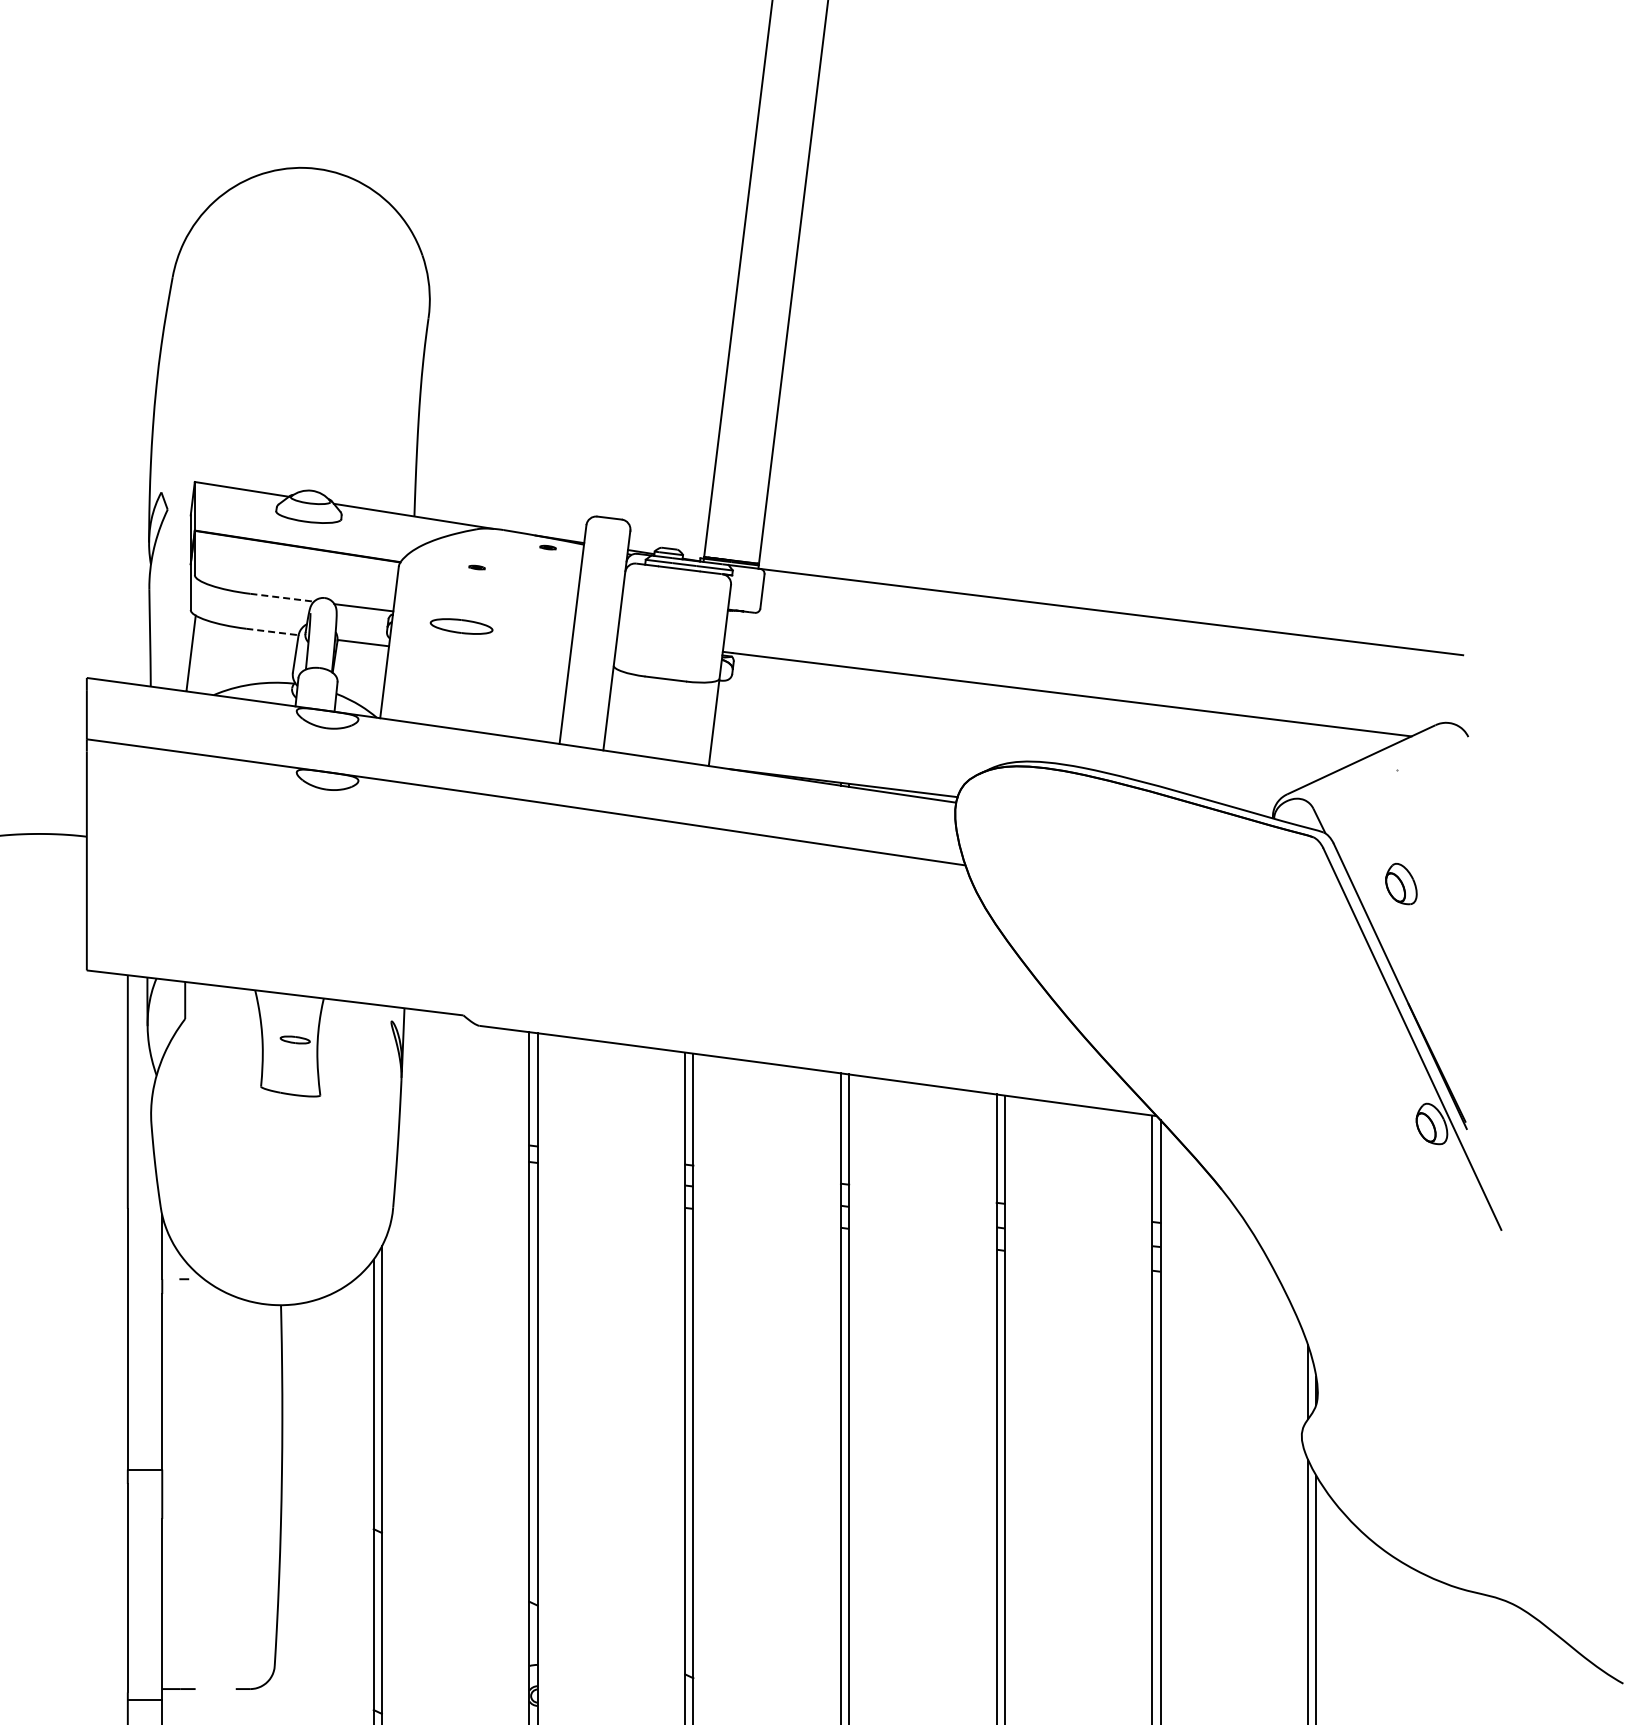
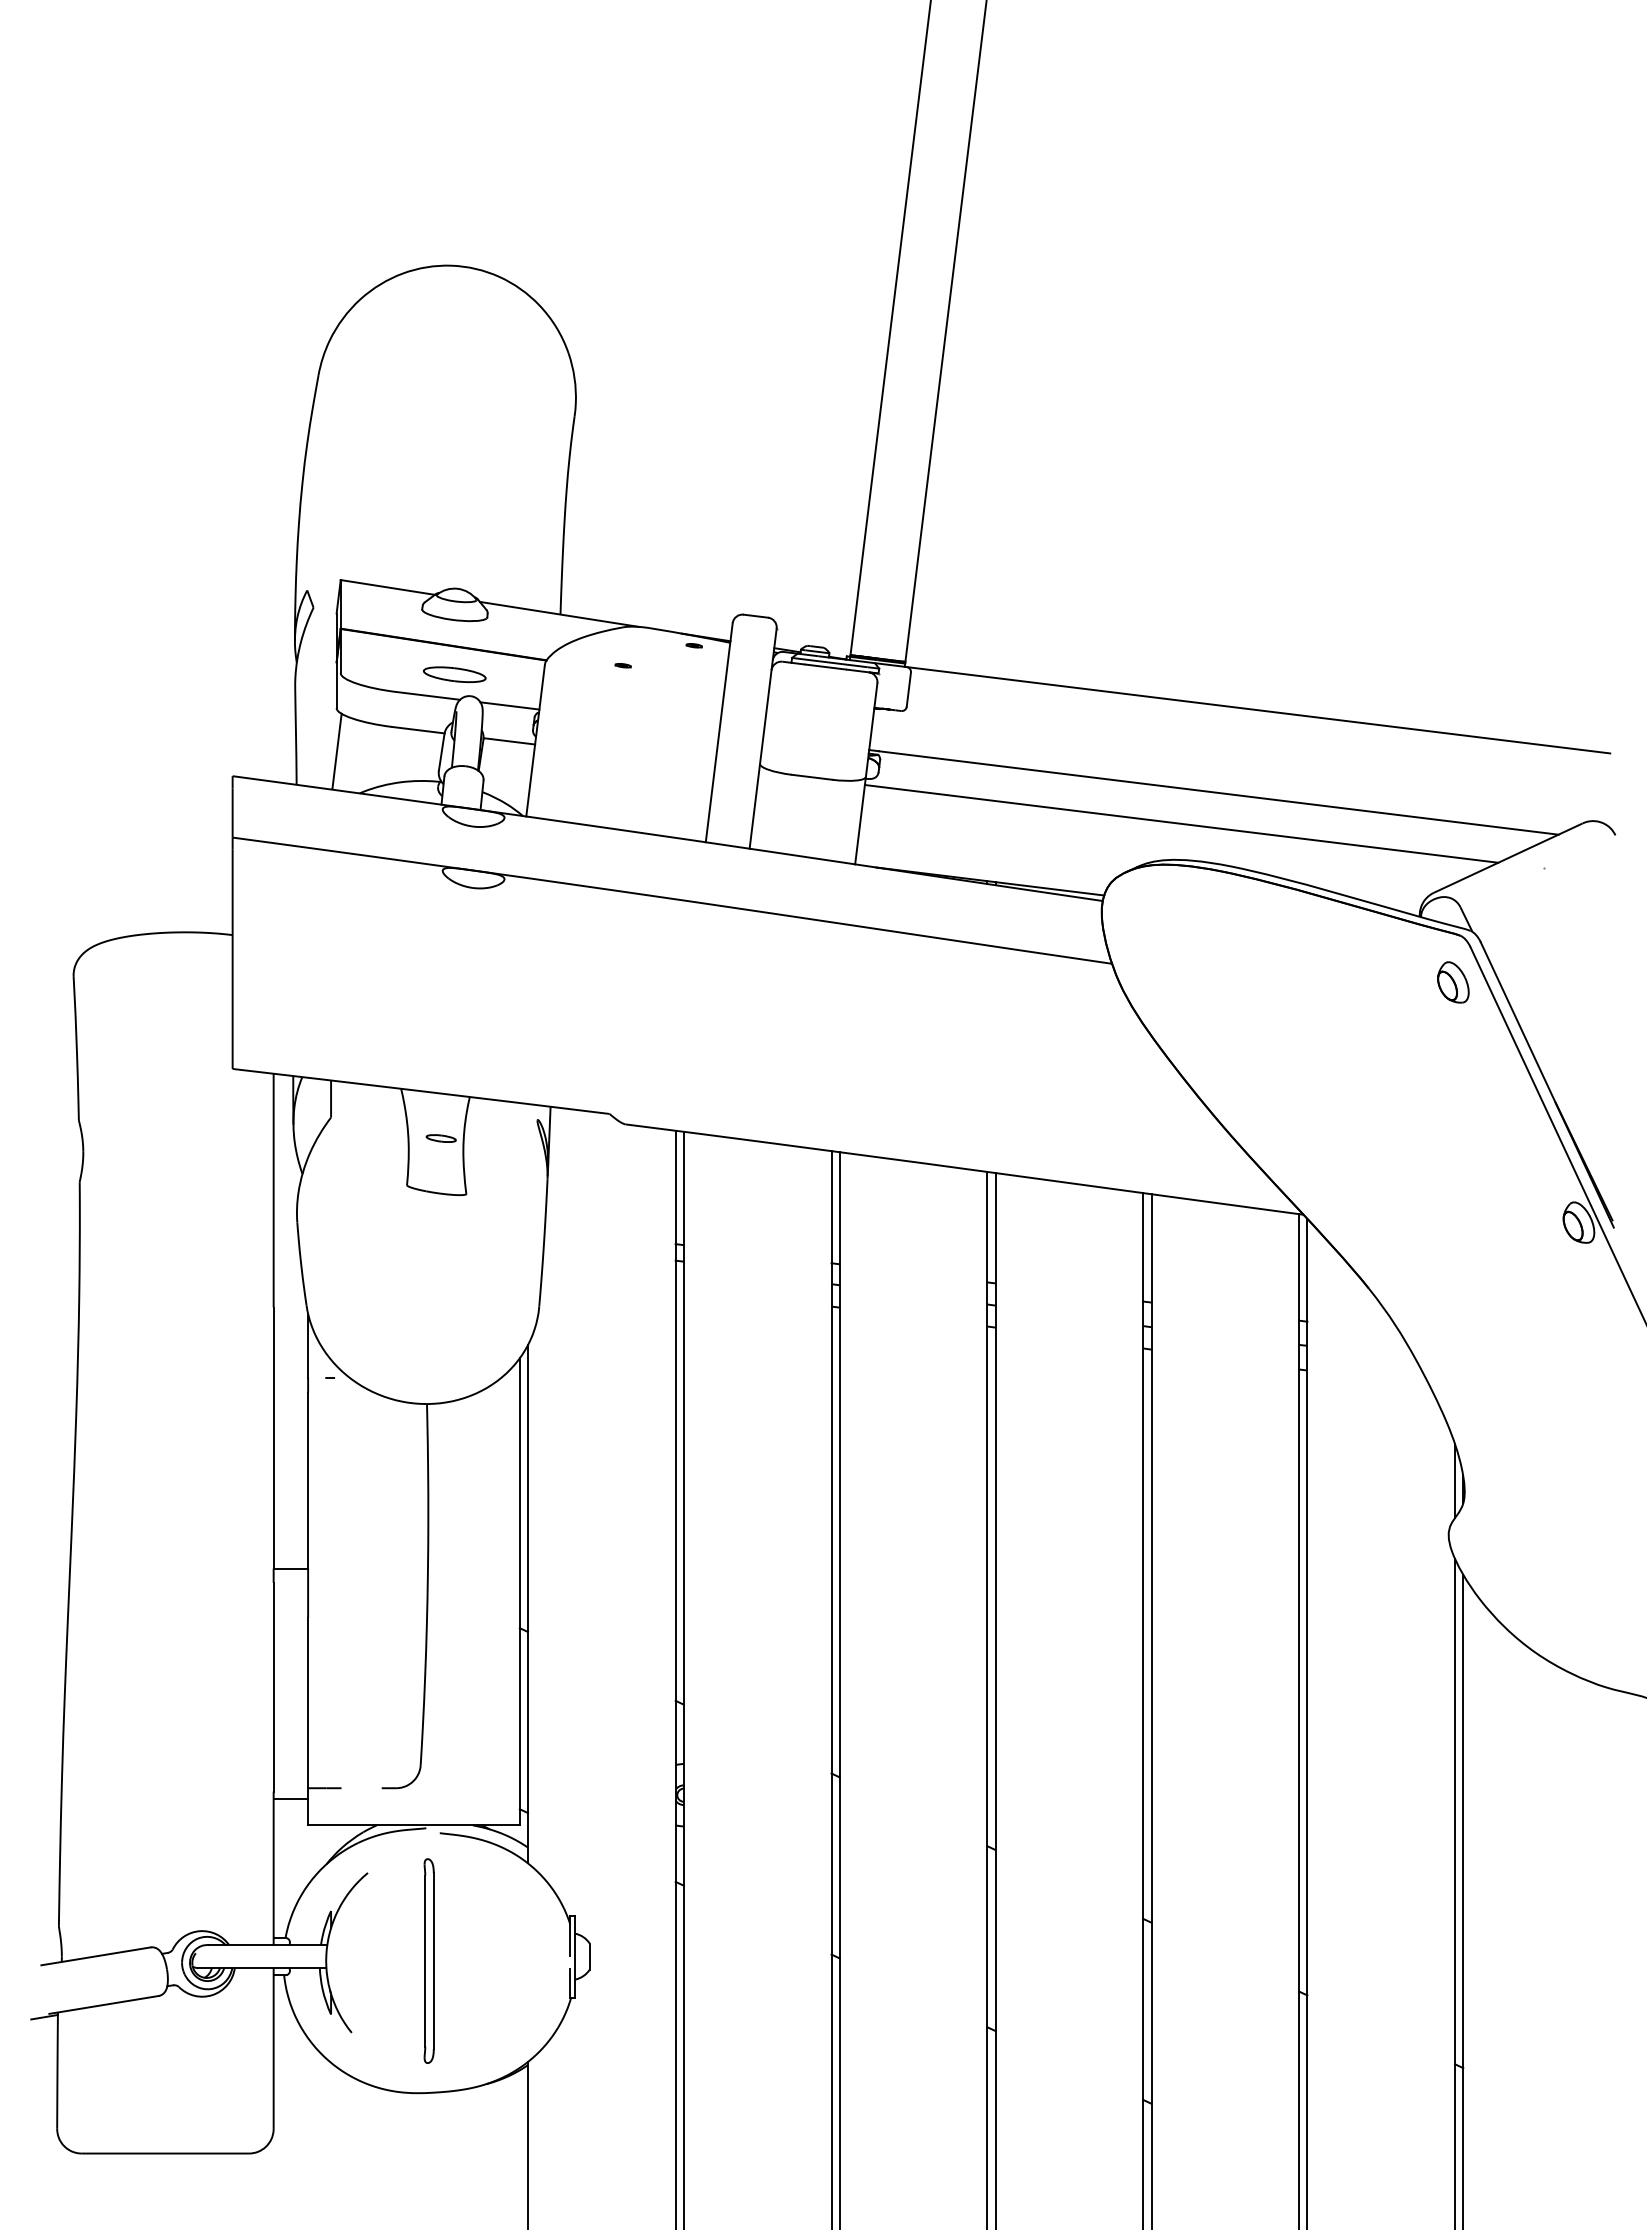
line: (282, 597) -> (428, 695), dashed -> solid
part: (461, 626) -> (454, 674), moved
line: (272, 632) -> (418, 730), dashed -> solid
line: (1034, 725) -> (1181, 823), added
part: (1401, 884) -> (1453, 982), moved

